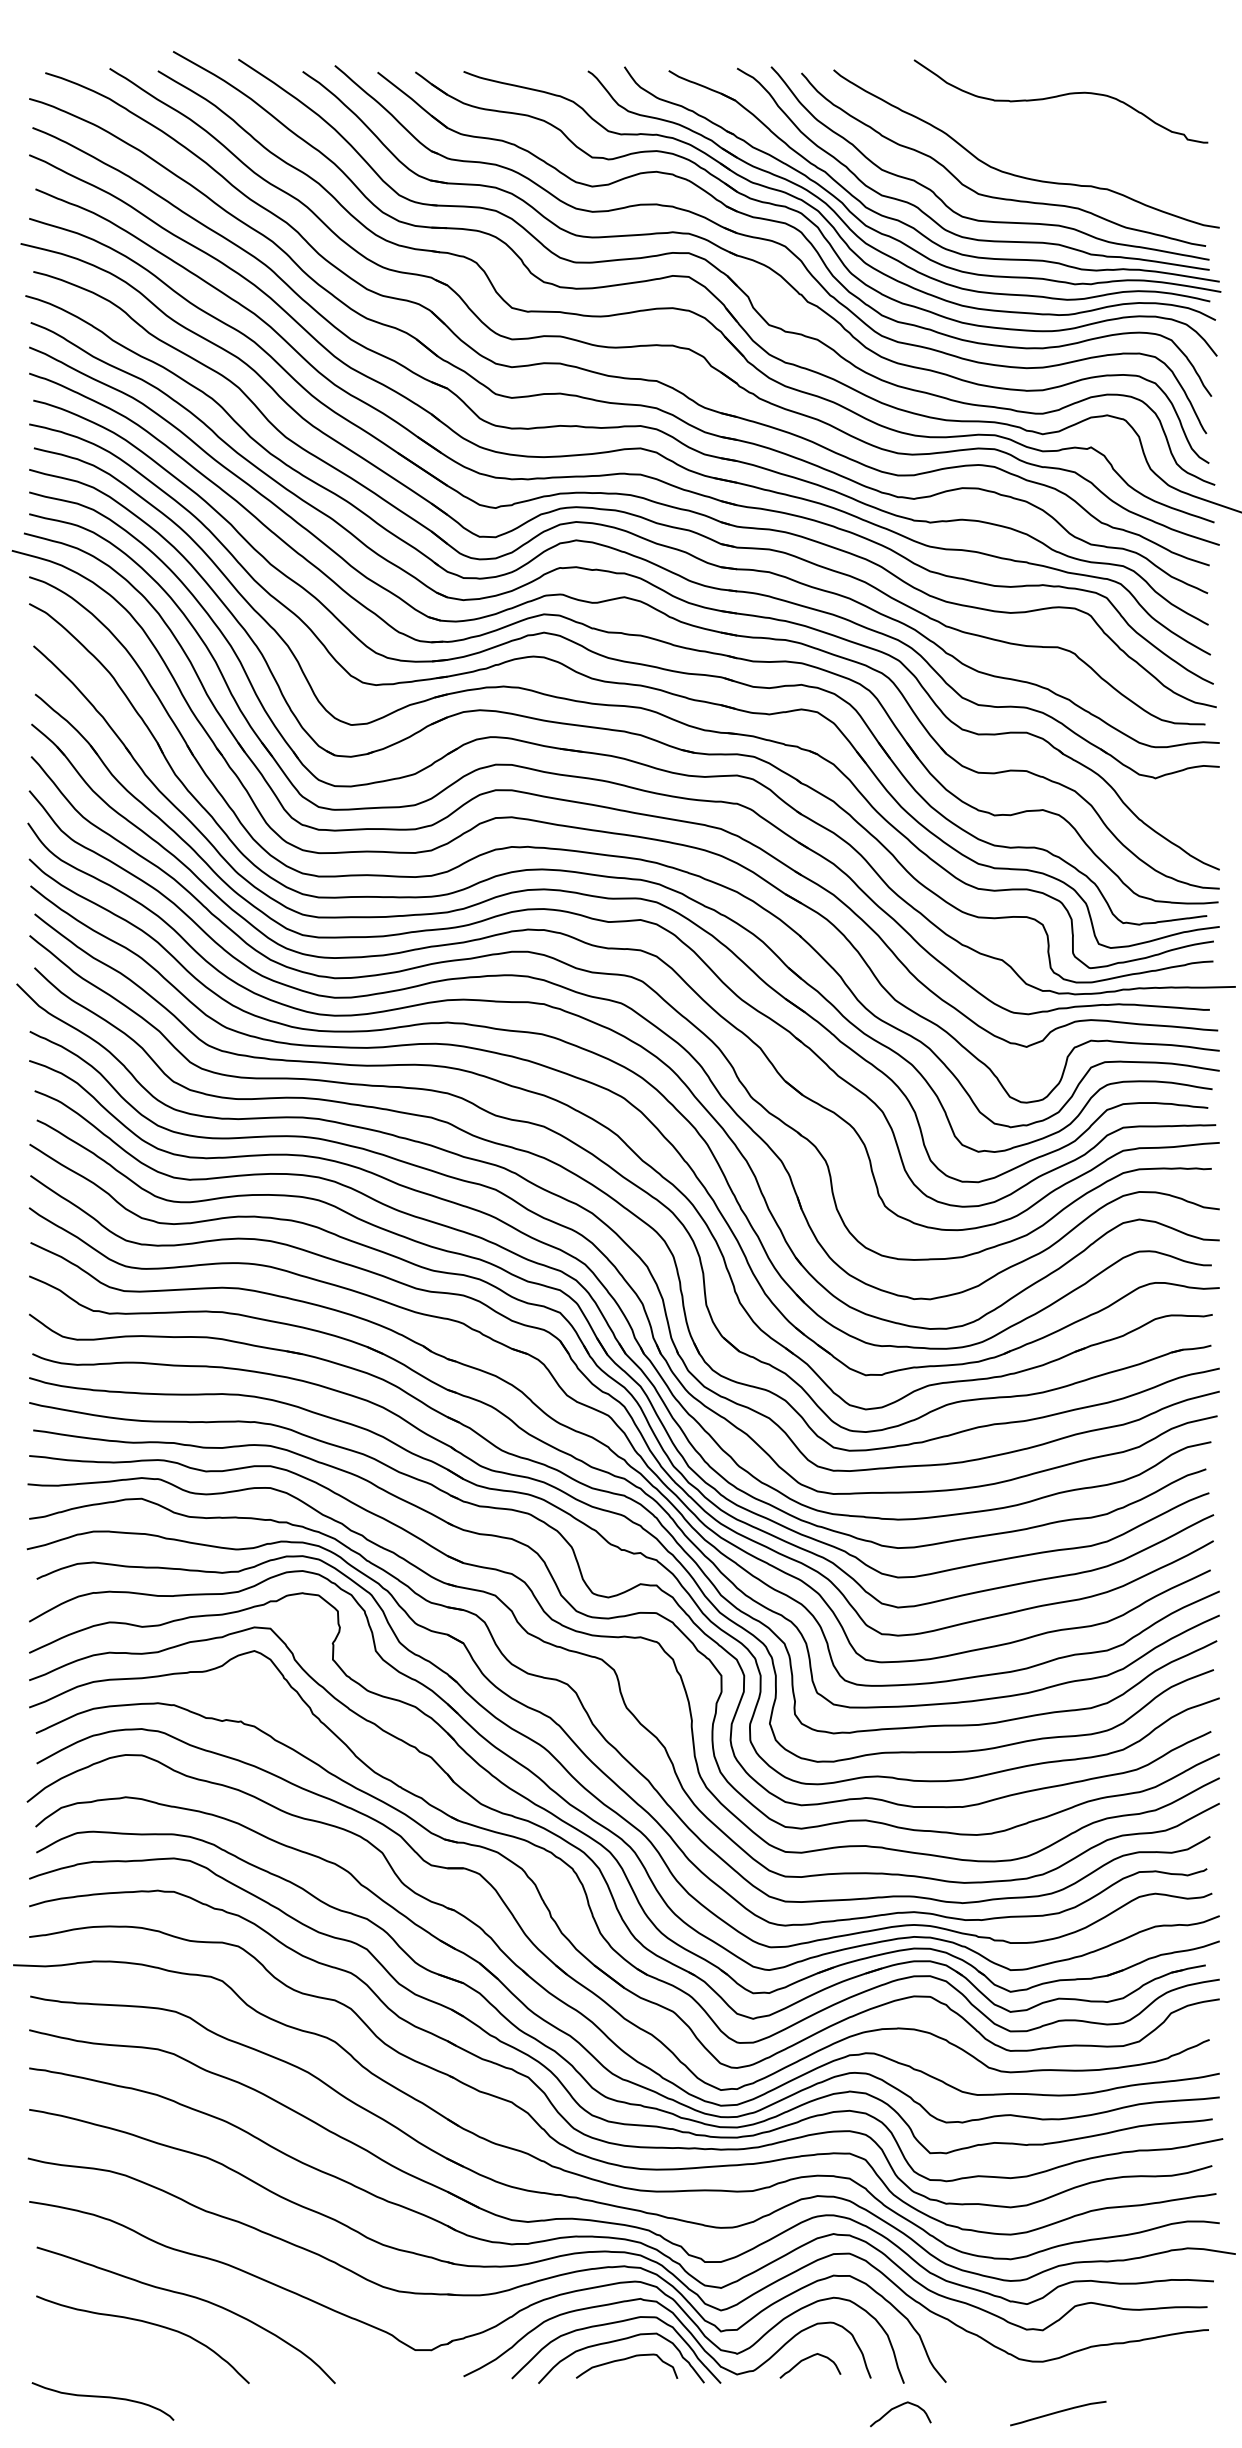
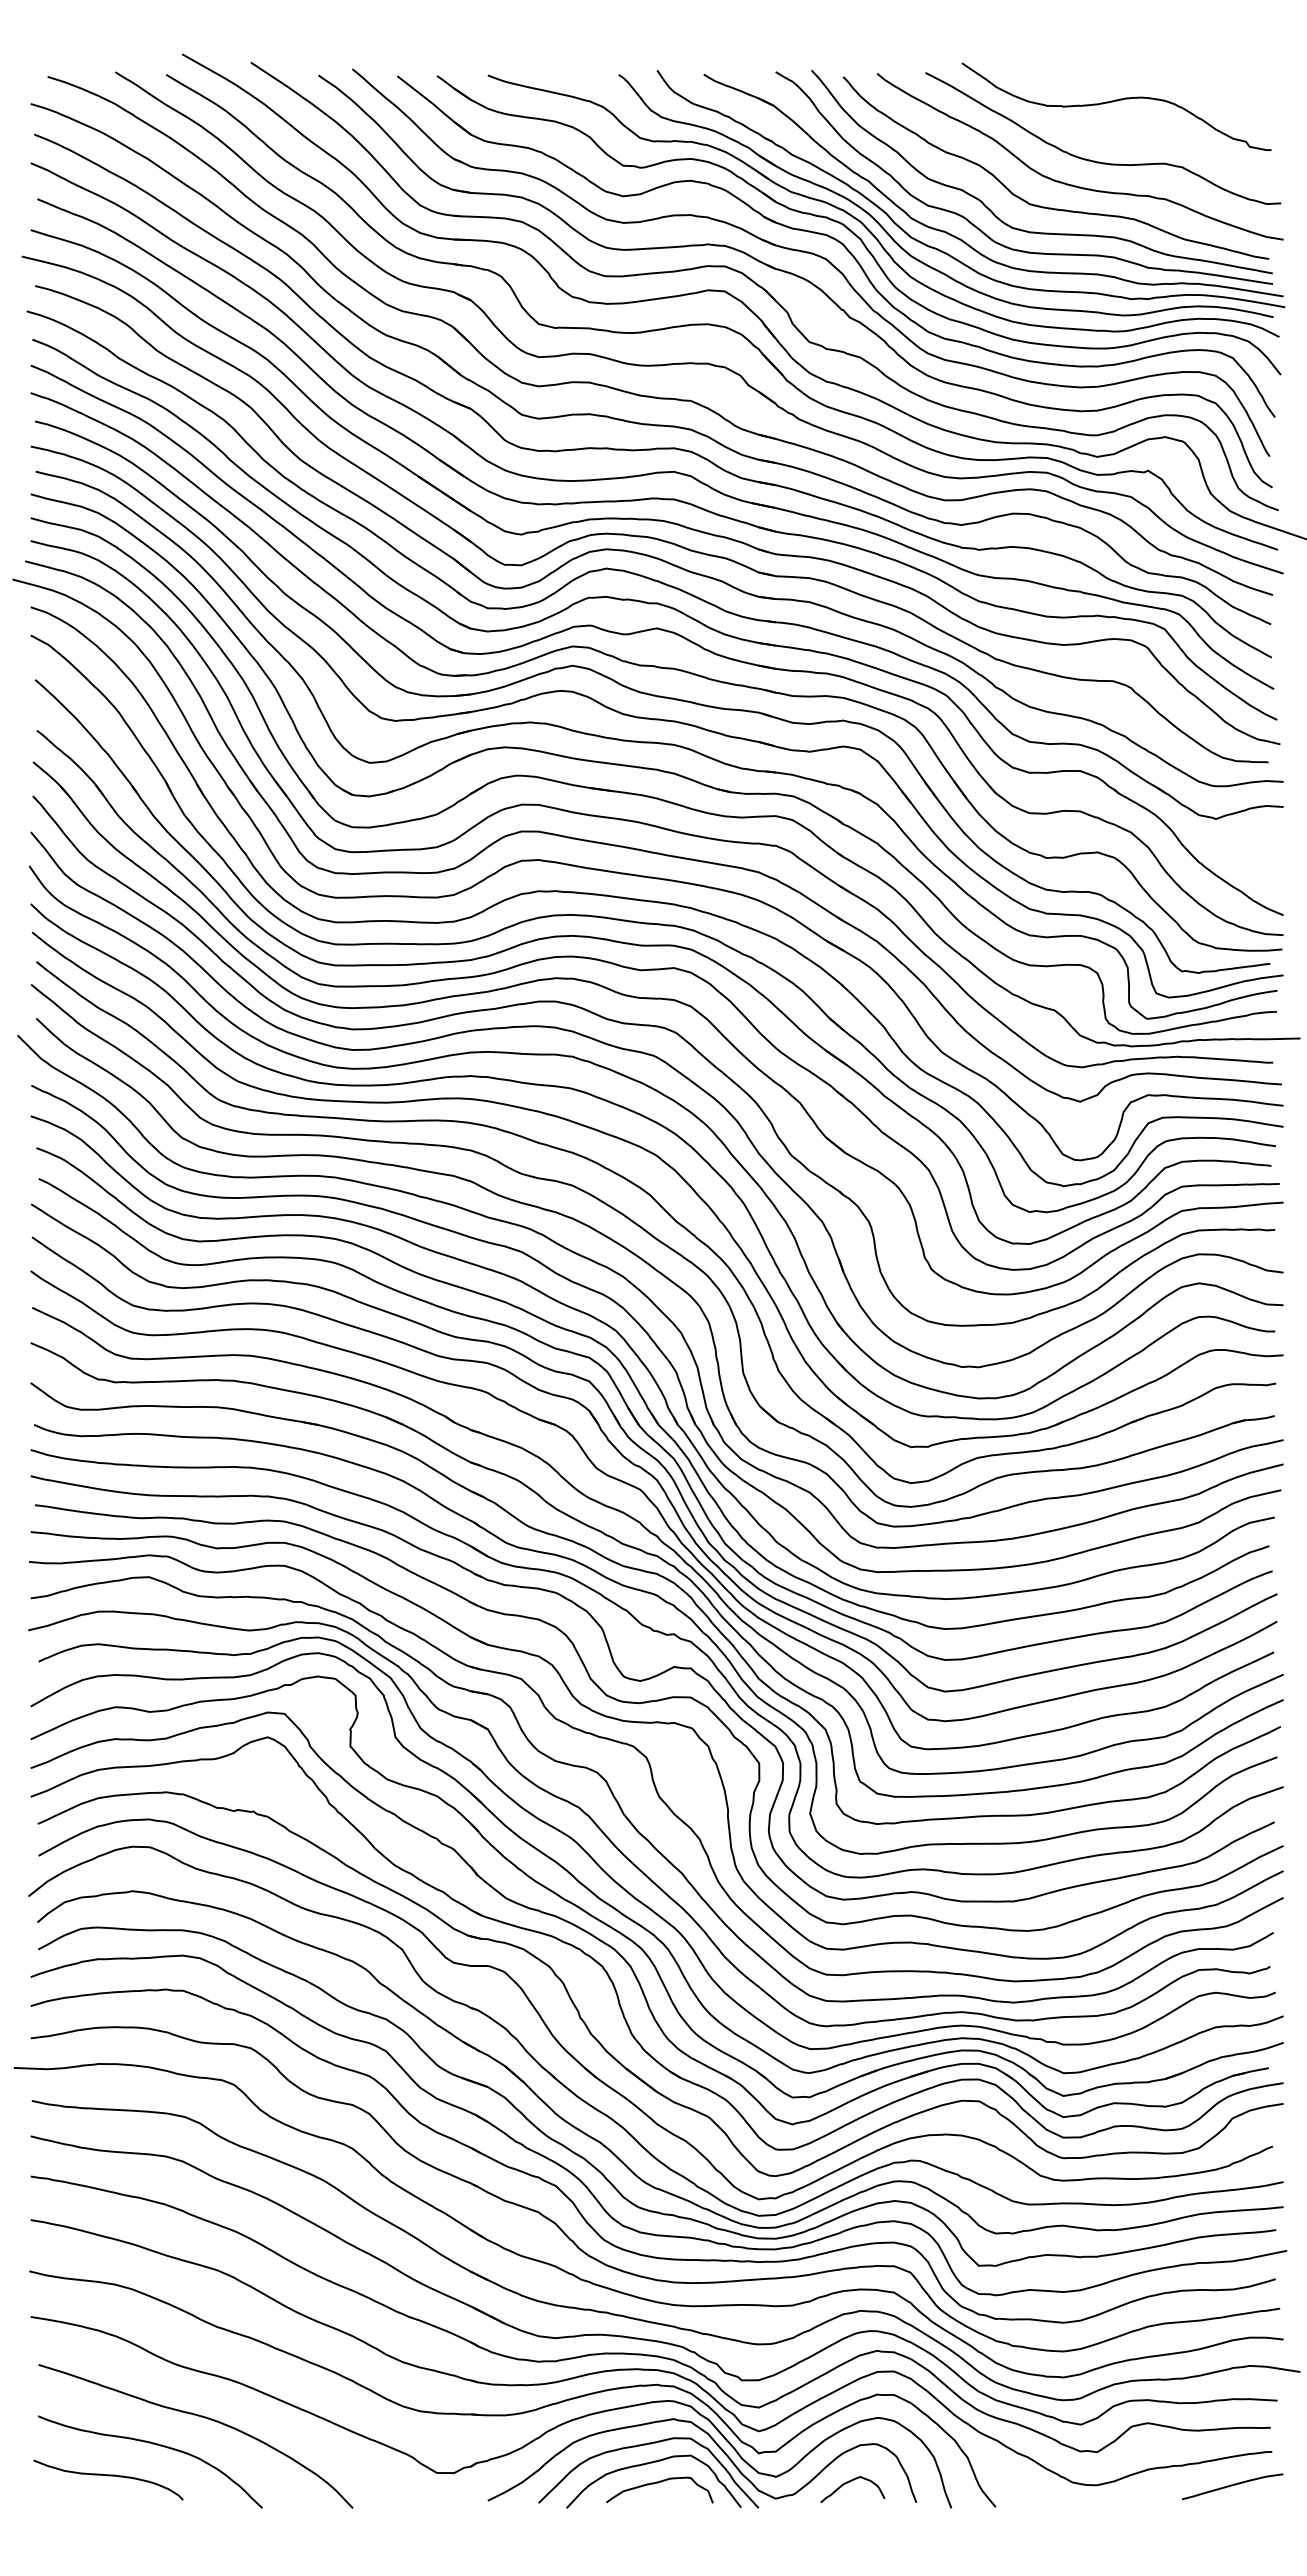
curve: (1044, 153) -> (1099, 161), added
curve: (103, 2398) -> (108, 2476), moved
curve: (898, 2407) -> (945, 2533), removed
curve: (1058, 2413) -> (1232, 2486), moved

